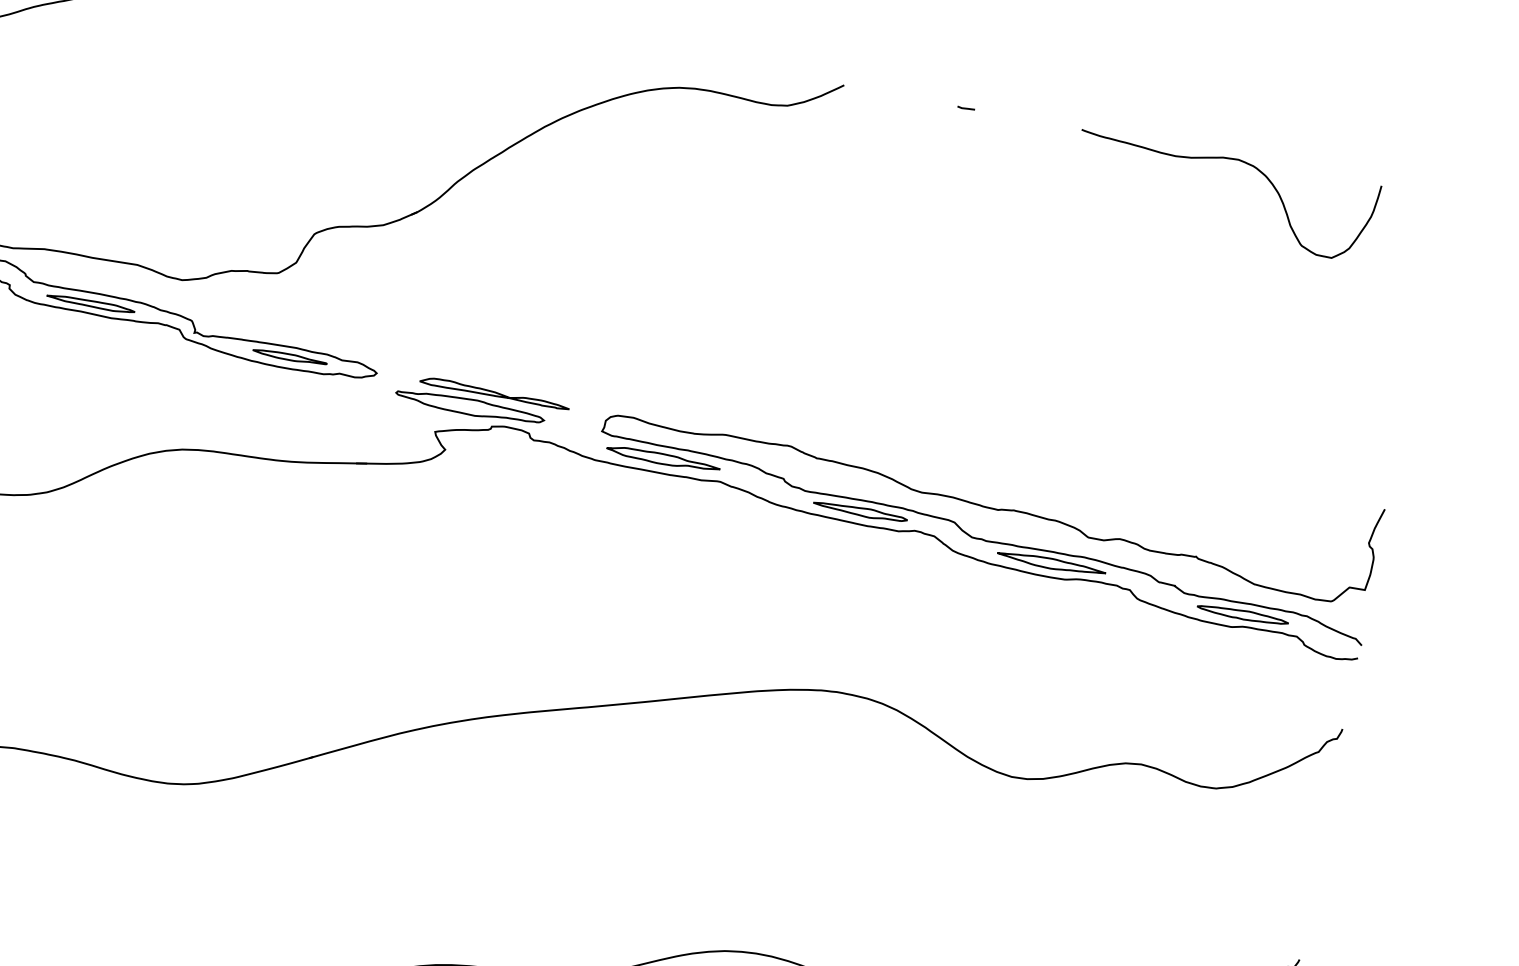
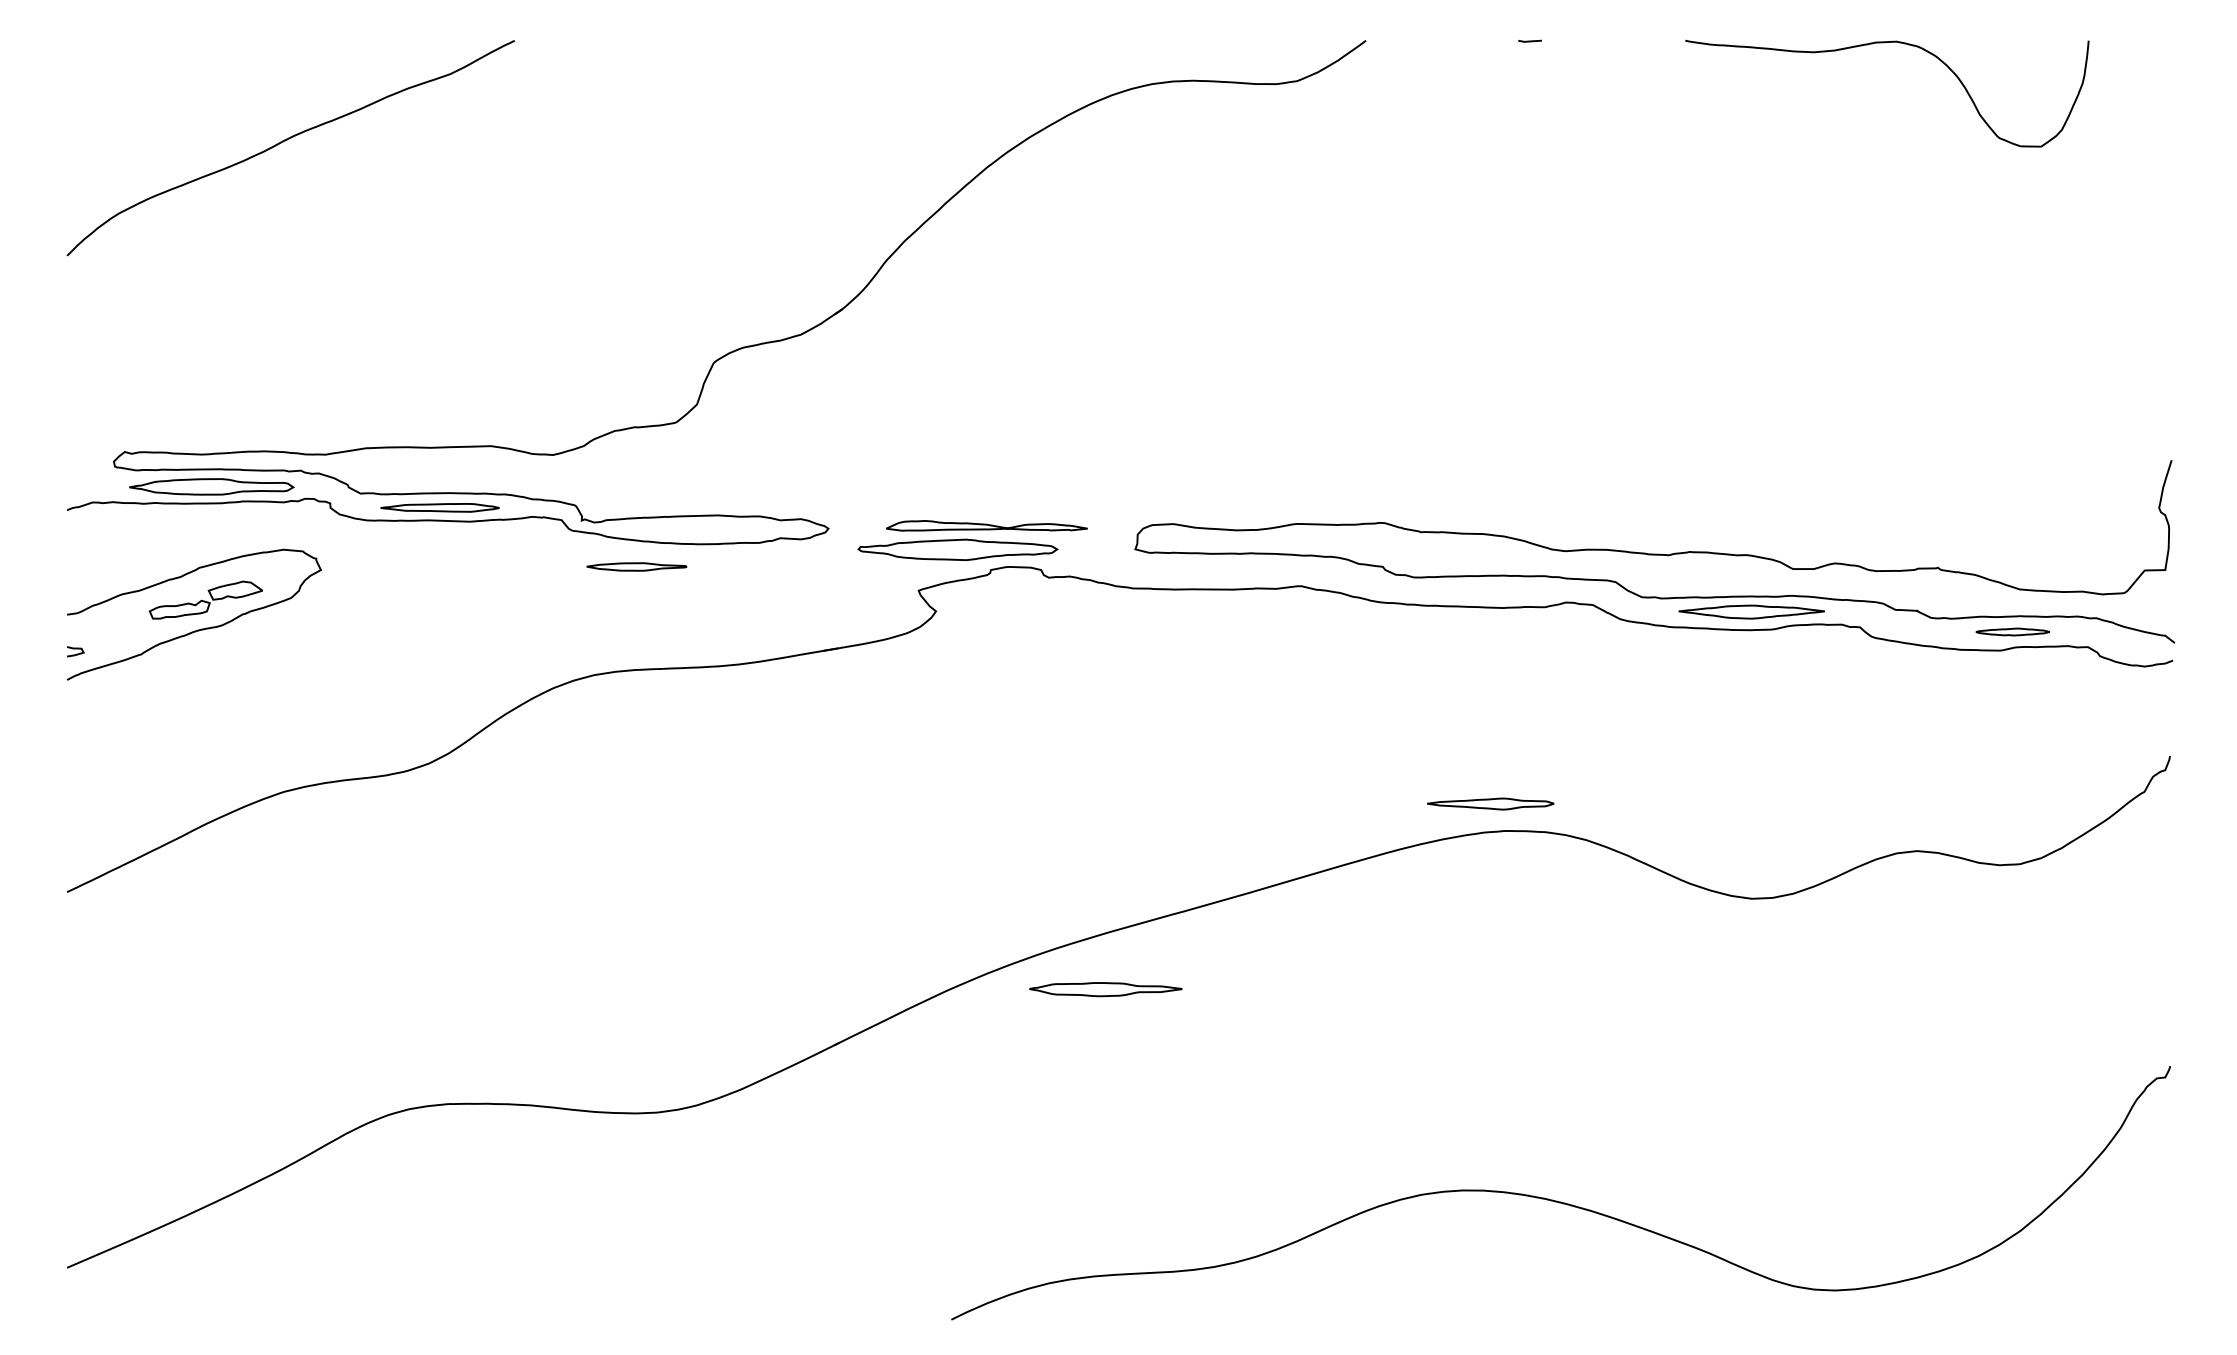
part: (289, 356) -> (636, 566), moved
part: (663, 459) -> (1105, 989), moved
part: (860, 511) -> (1490, 803), moved
part: (1242, 614) -> (2012, 631), size x0.6

